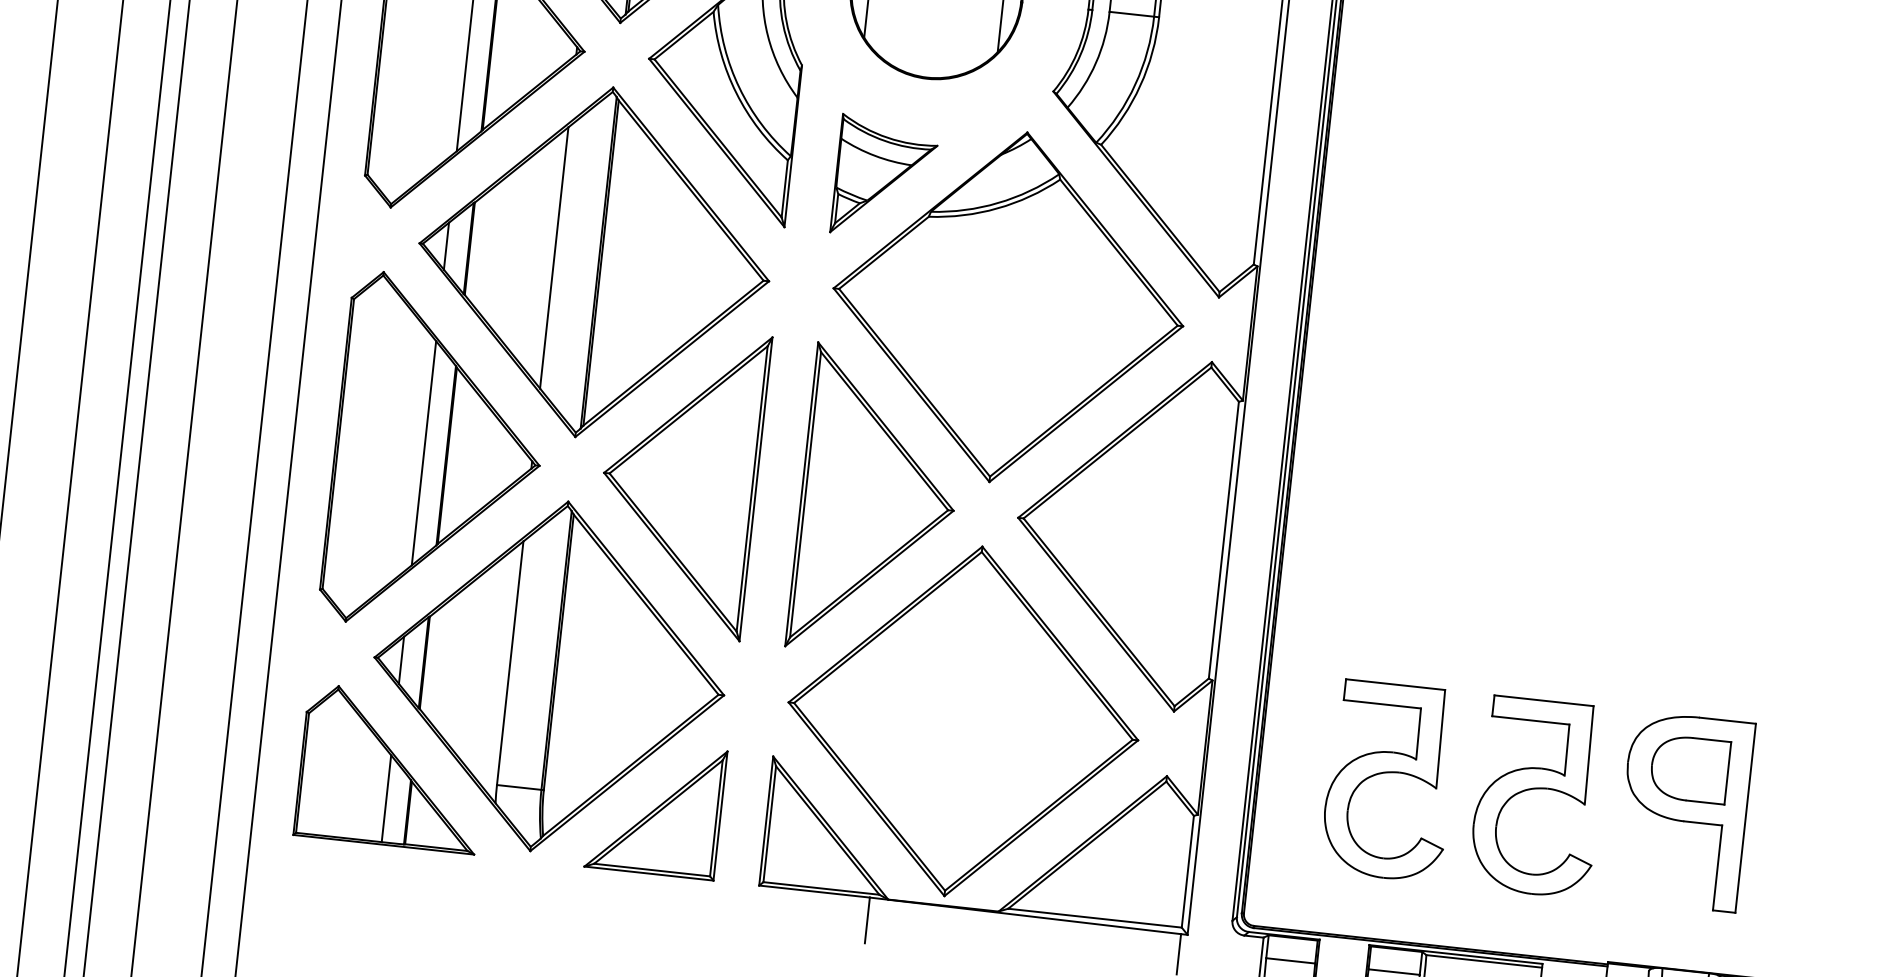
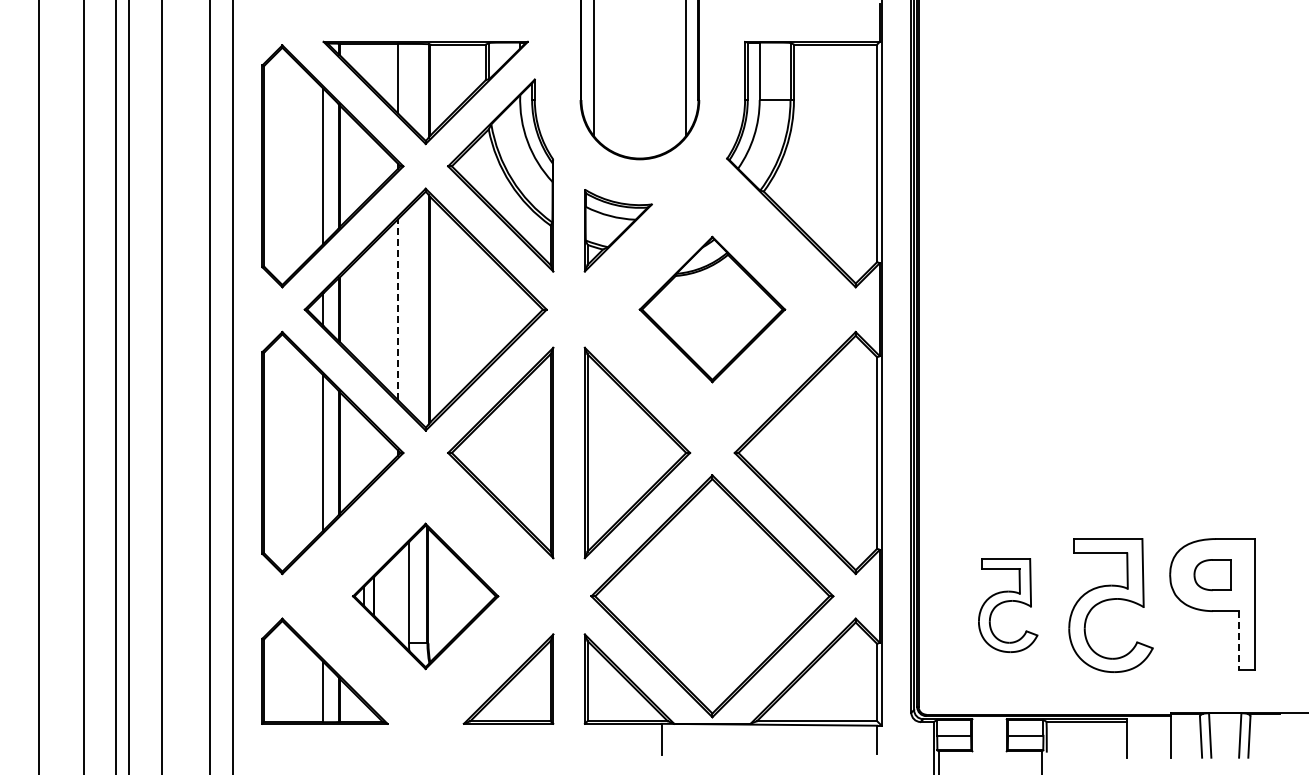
line: (554, 257) -> (398, 309), solid -> dashed
part: (1008, 307) -> (712, 309), size x0.6
part: (548, 676) -> (425, 596), size x0.6
part: (1689, 768) -> (1212, 574), size x0.7
part: (1388, 780) -> (1007, 605), size x0.7
line: (1717, 869) -> (1239, 641), solid -> dashed

